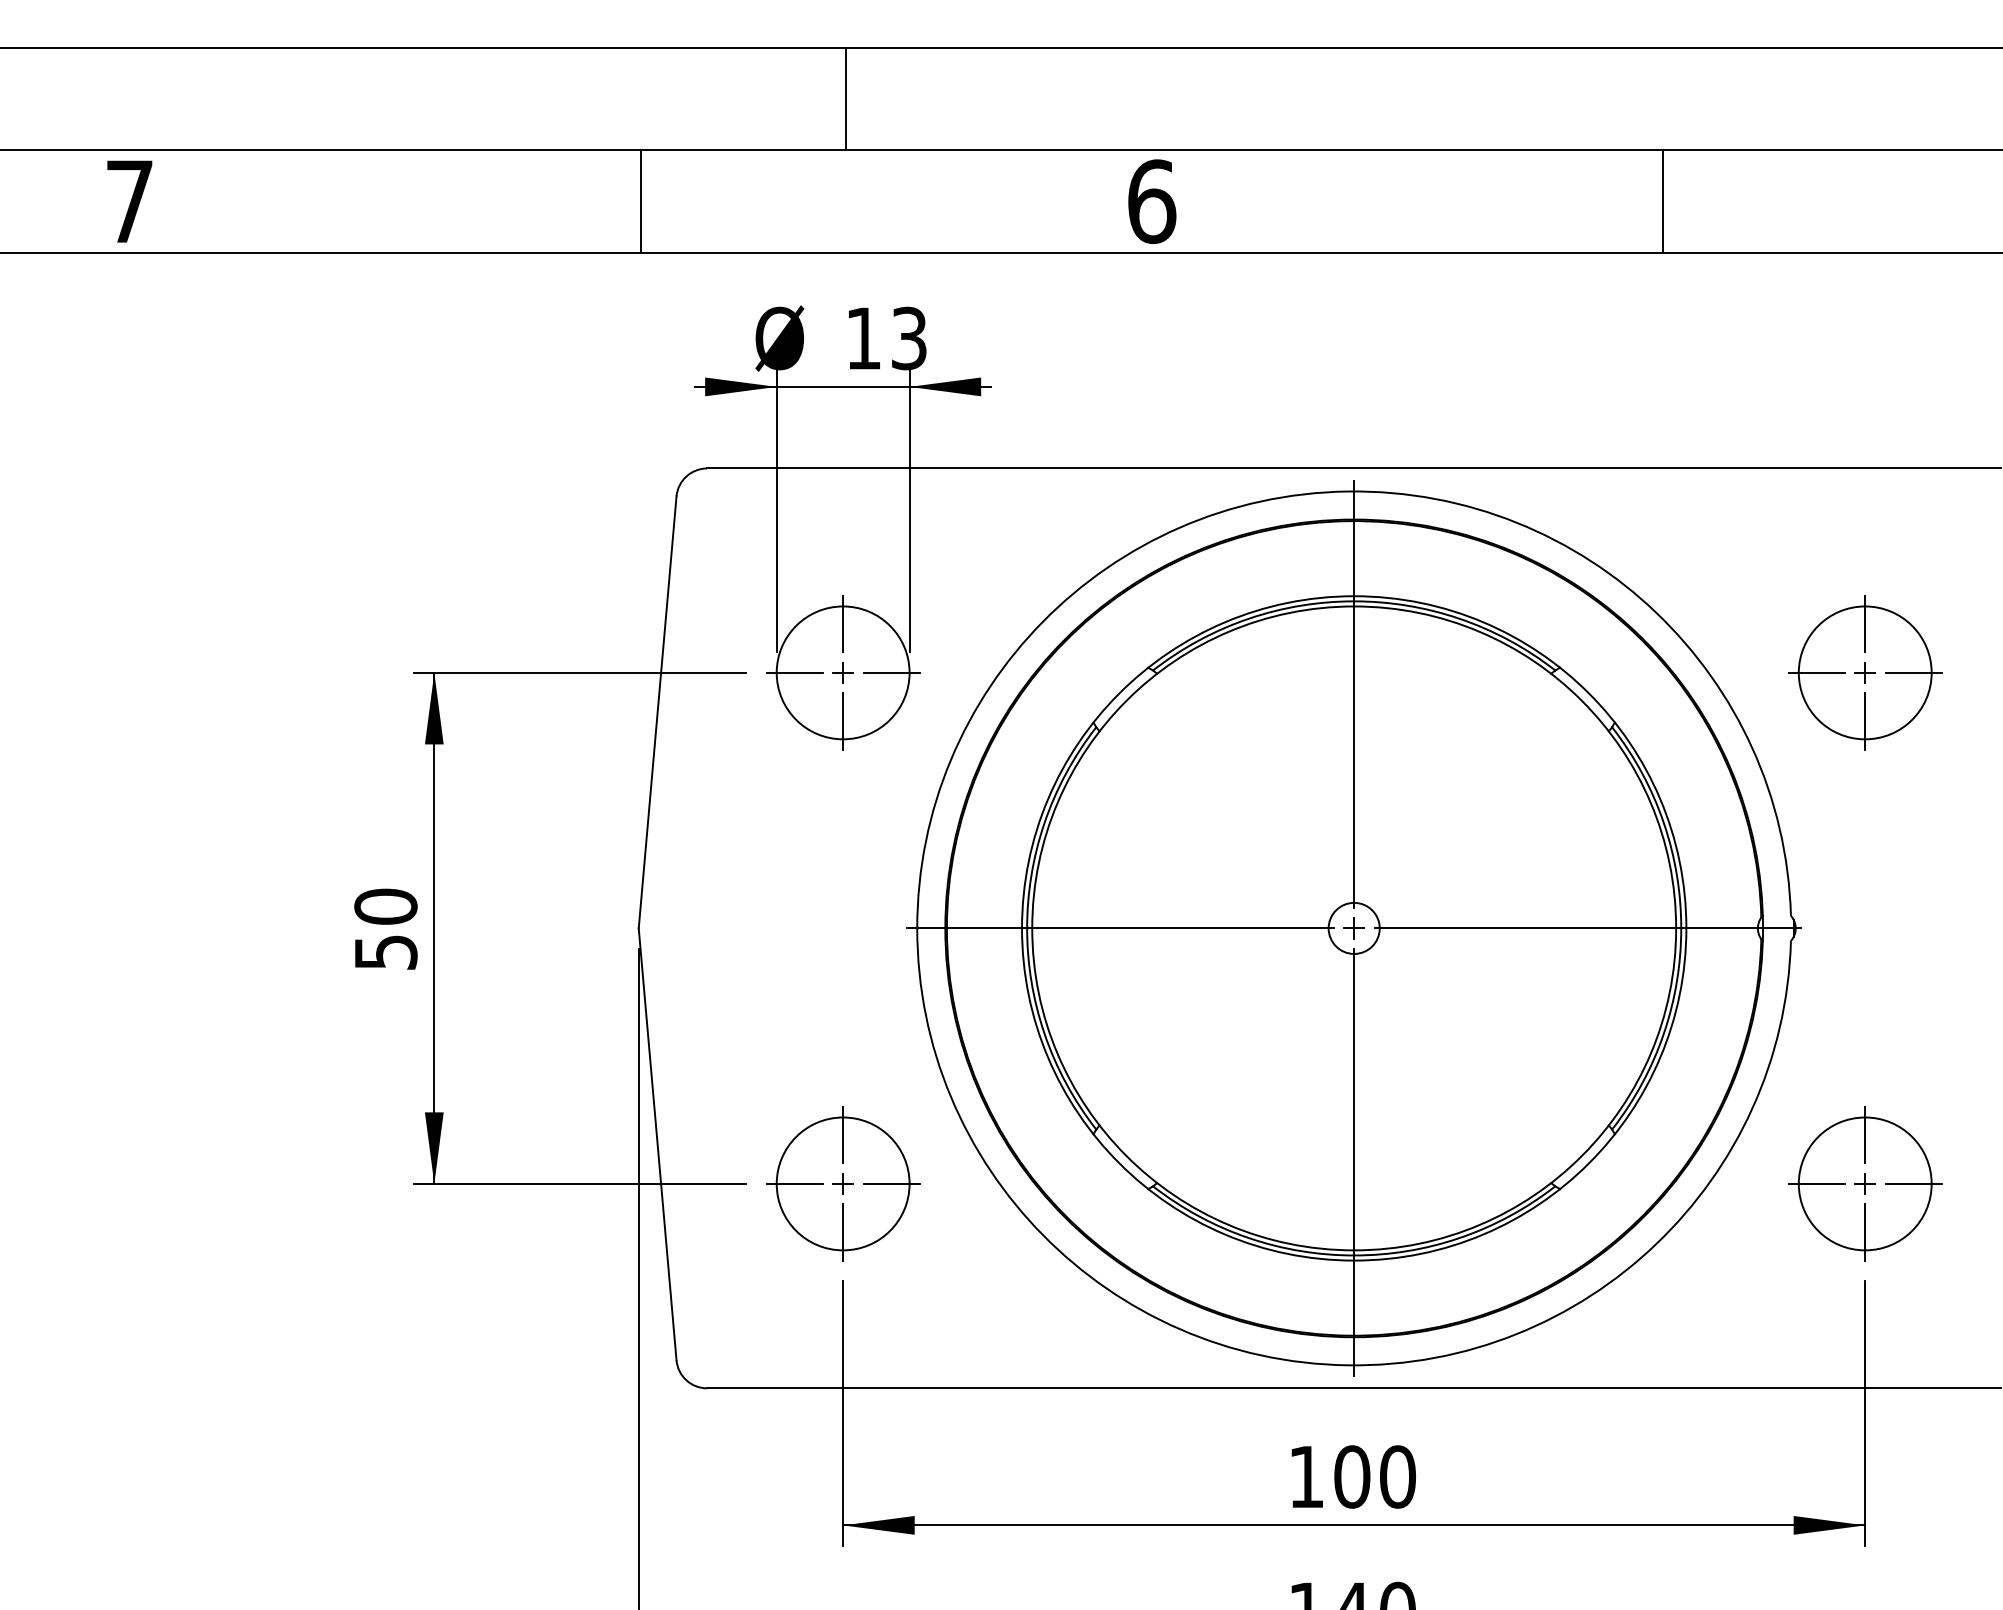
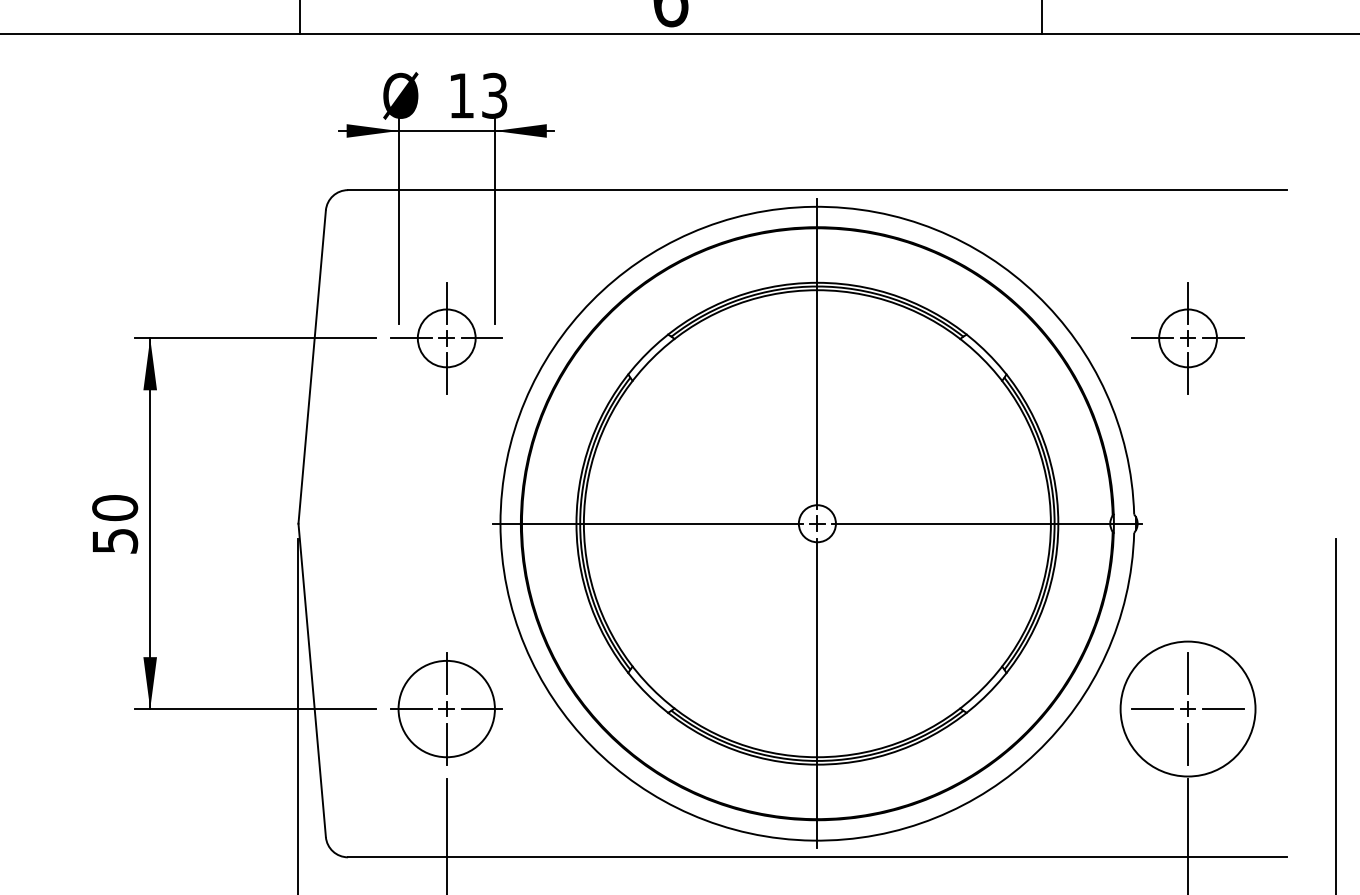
circle: (842, 672) -> (446, 338), size x0.6
circle: (1864, 672) -> (1187, 338), size x0.6
circle: (1864, 1183) -> (1187, 708), size x1.4

